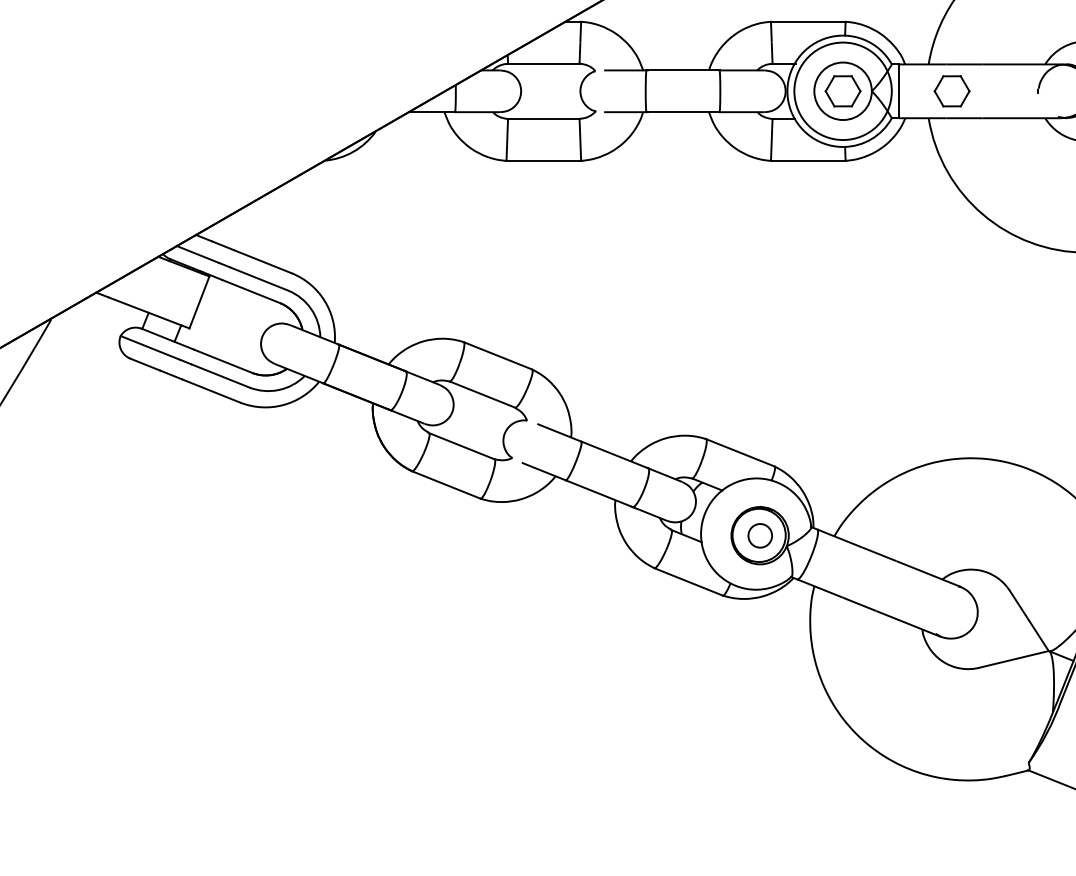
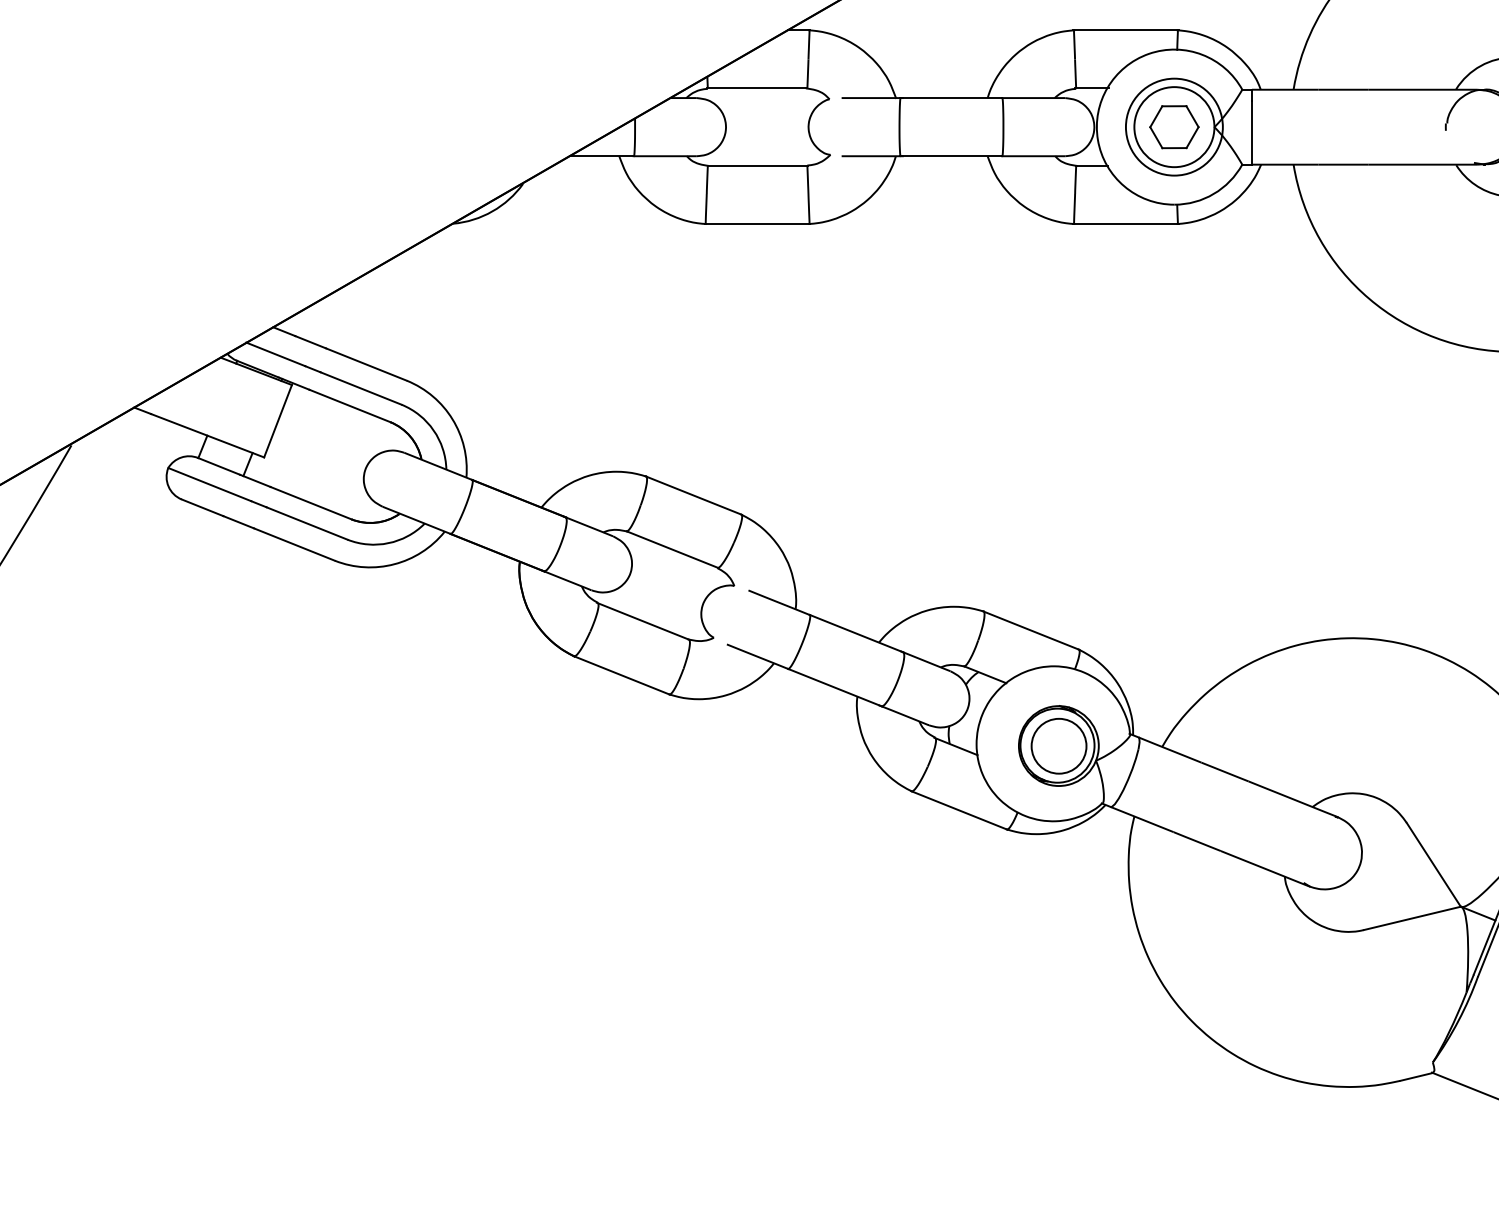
circle: (842, 91) -> (1173, 127), size x0.71
part: (951, 91) -> (1325, 127), removed
circle: (759, 535) -> (1057, 745), size x1.67

